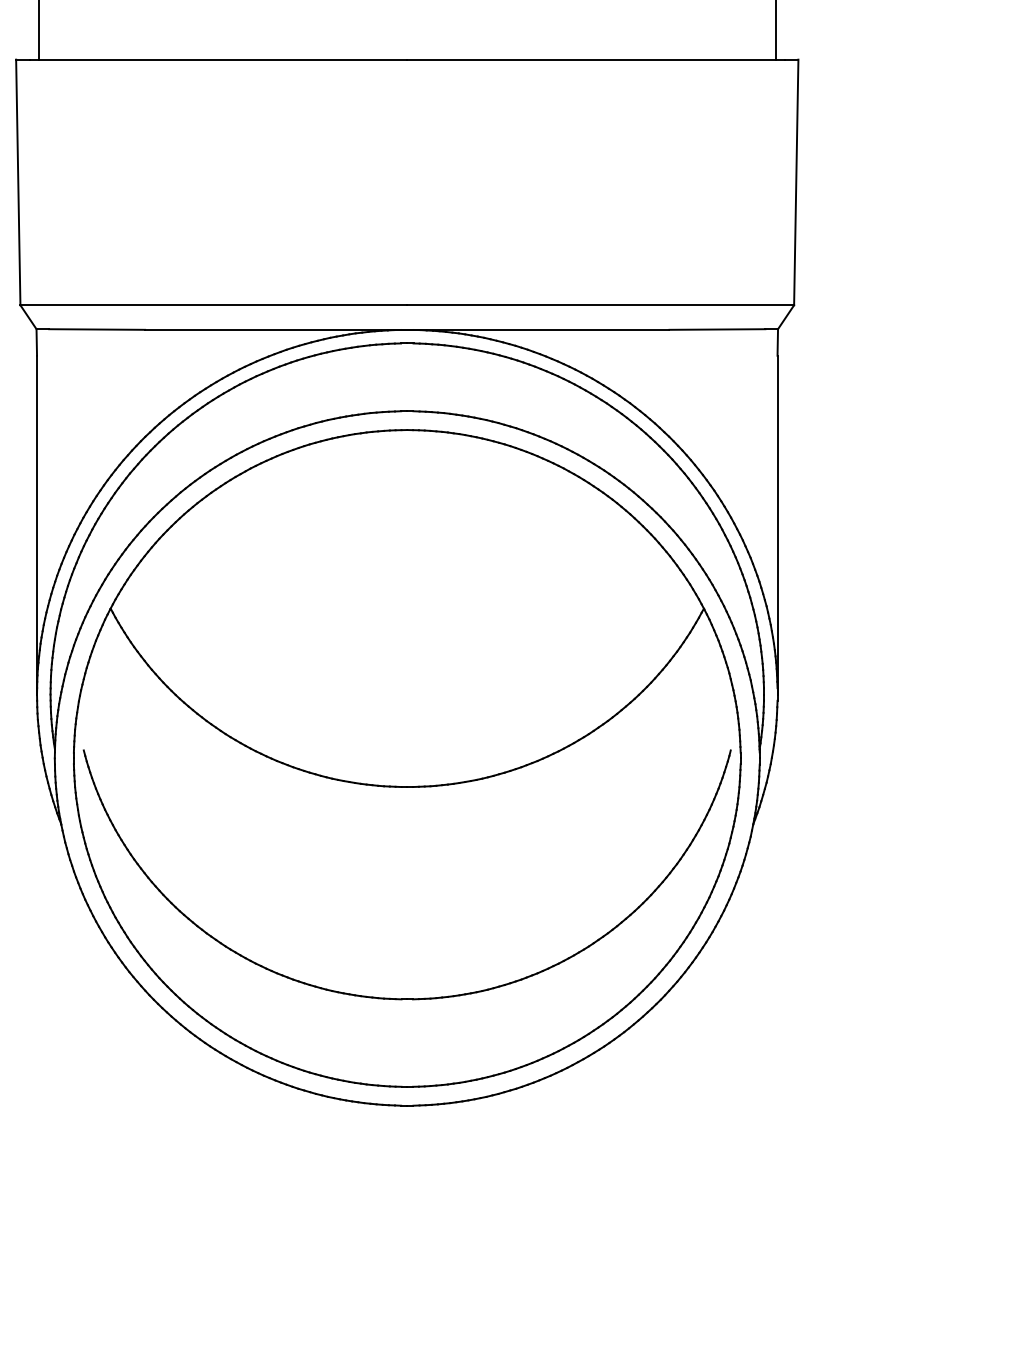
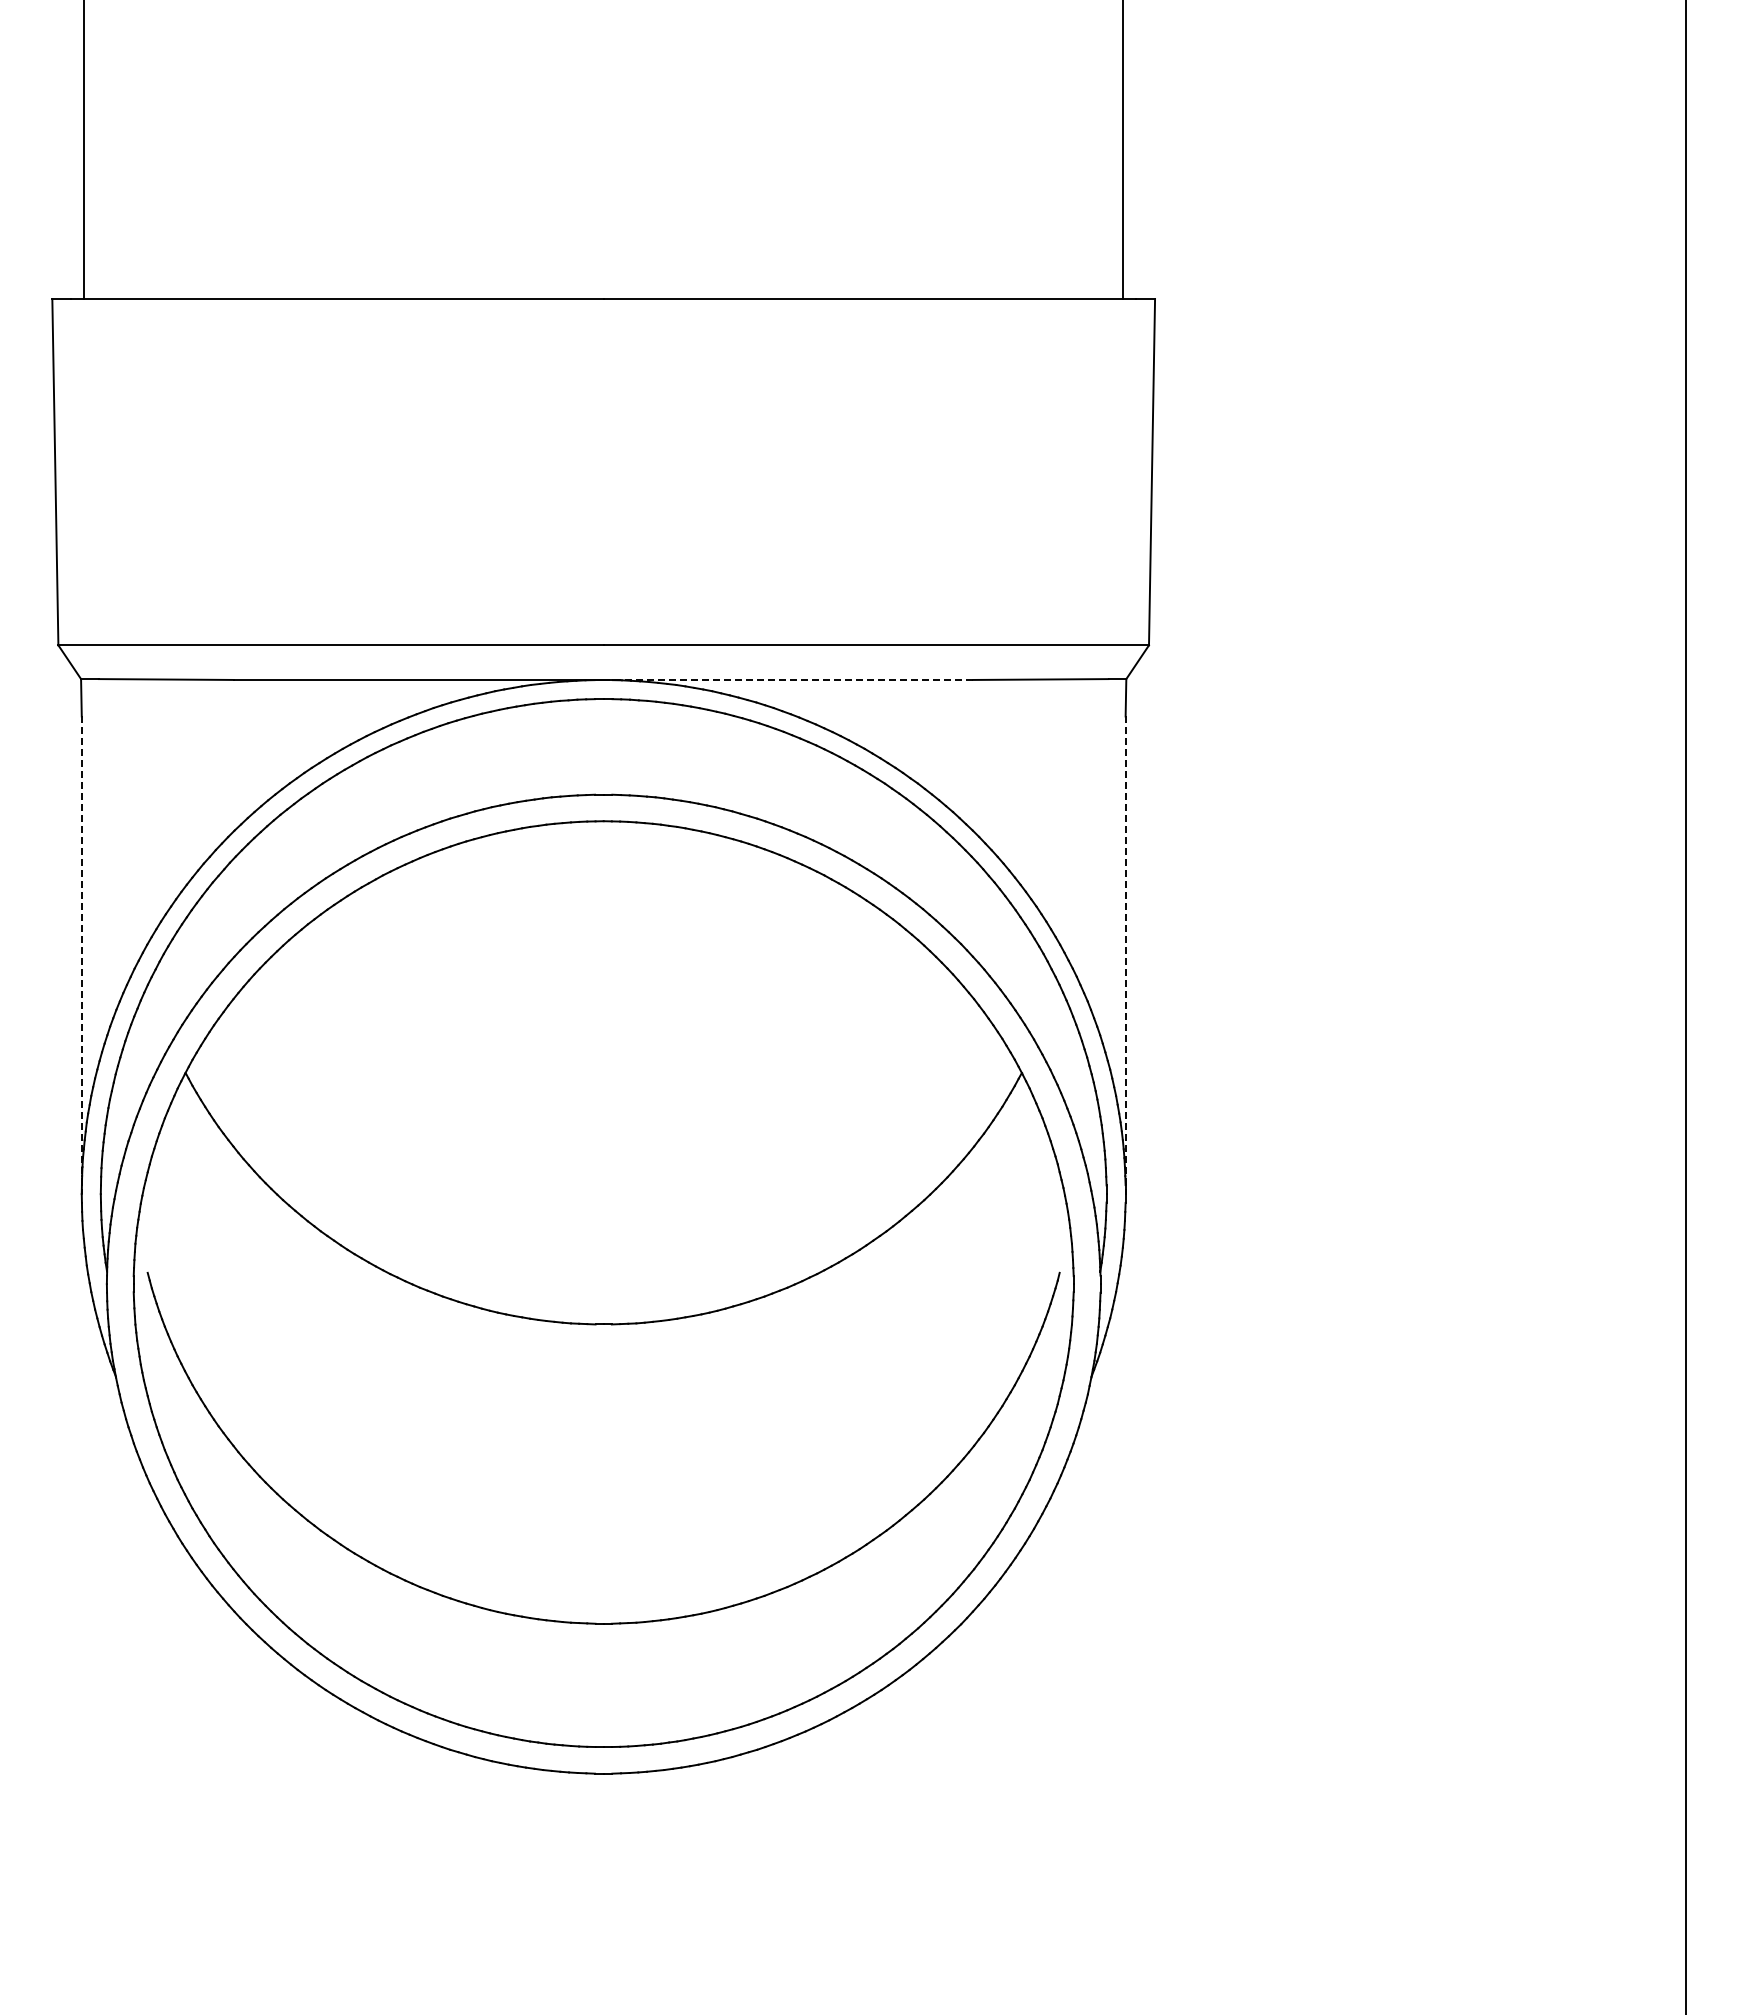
line: (538, 329) -> (788, 679), solid -> dashed
line: (36, 525) -> (81, 955), solid -> dashed
line: (777, 525) -> (1125, 955), solid -> dashed

